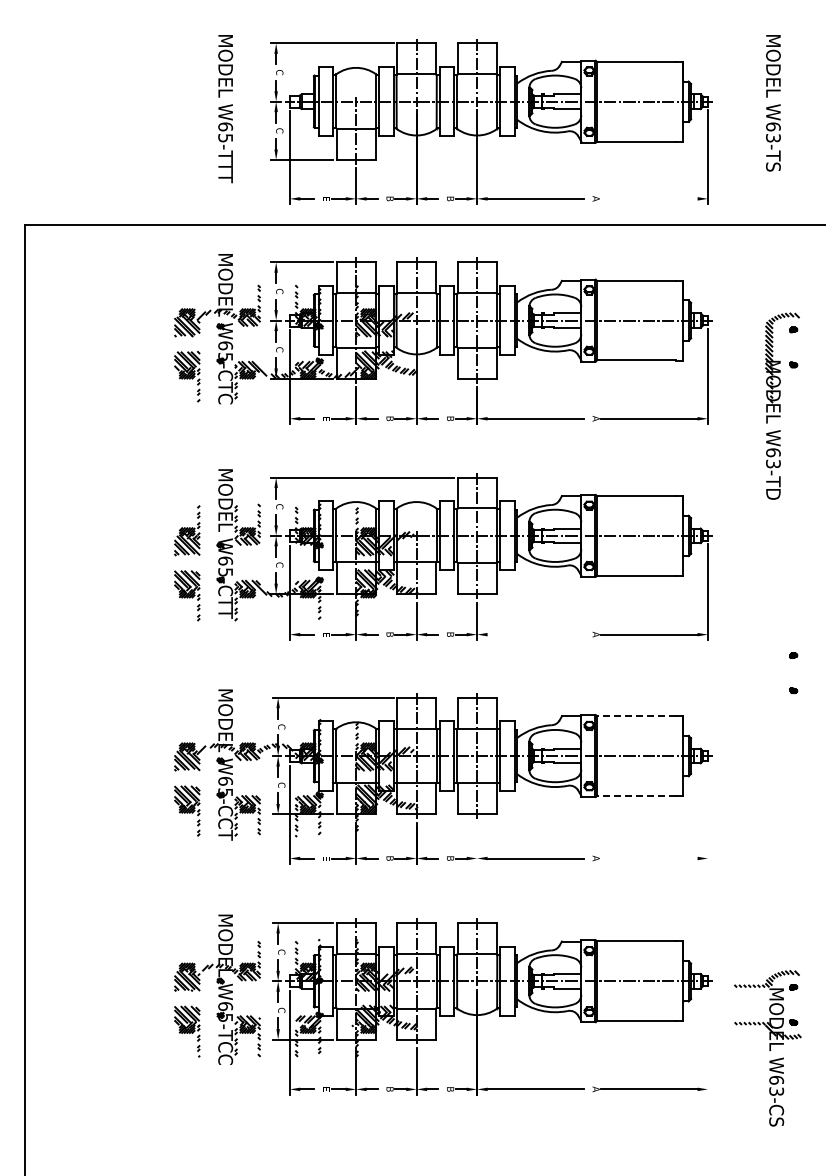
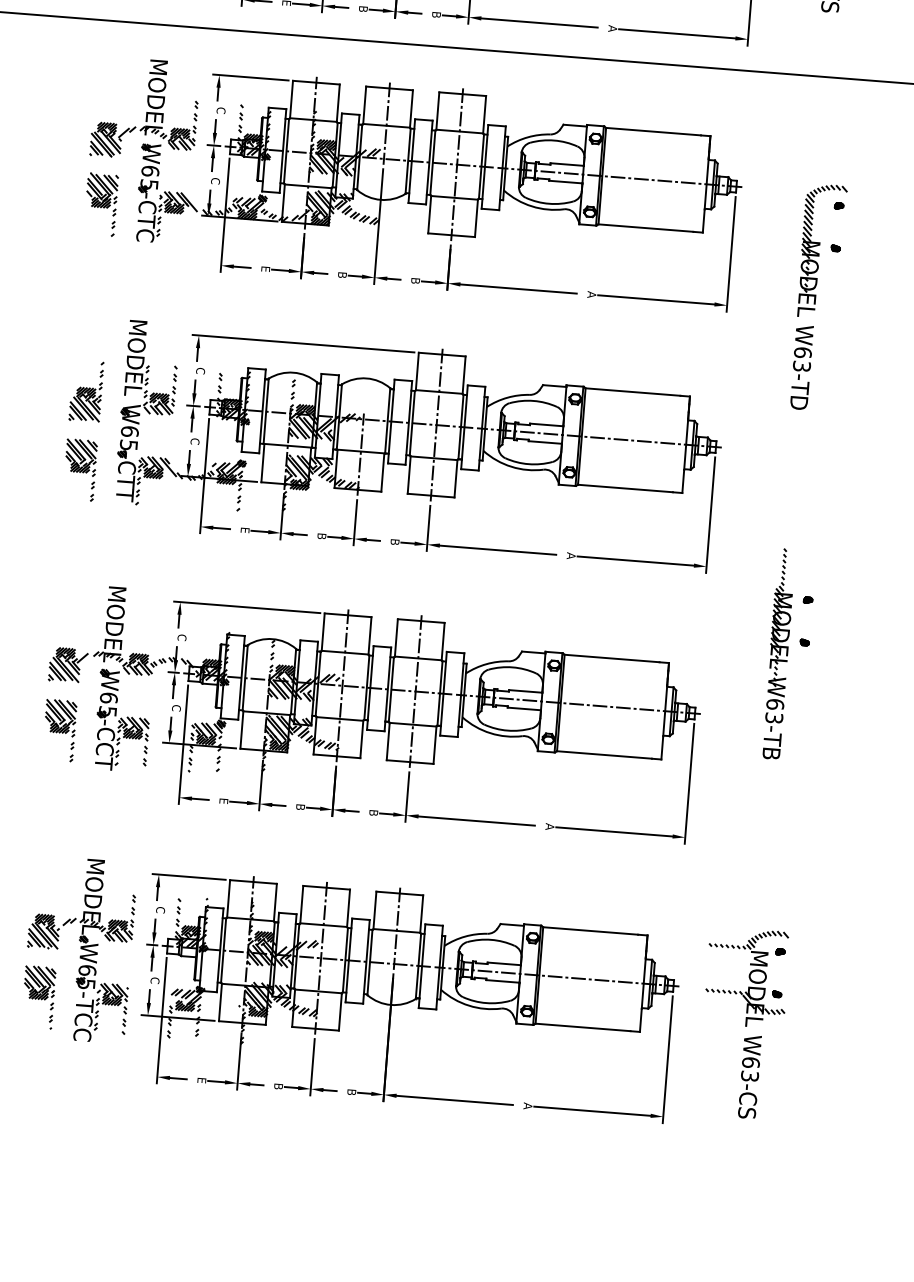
line: (649, 198) -> (677, 33), added
line: (535, 634) -> (497, 550), added
part: (772, 701) -> (778, 653), added
line: (635, 716) -> (611, 658), dashed -> solid
line: (635, 795) -> (603, 754), dashed -> solid
line: (708, 813) -> (690, 783), added
line: (477, 842) -> (407, 796), added
line: (649, 858) -> (614, 831), added
line: (708, 1041) -> (668, 1058), added
part: (767, 1048) -> (743, 1023), moved

